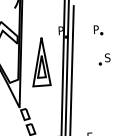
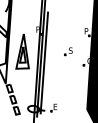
part: (97, 30) -> (64, 30), removed

